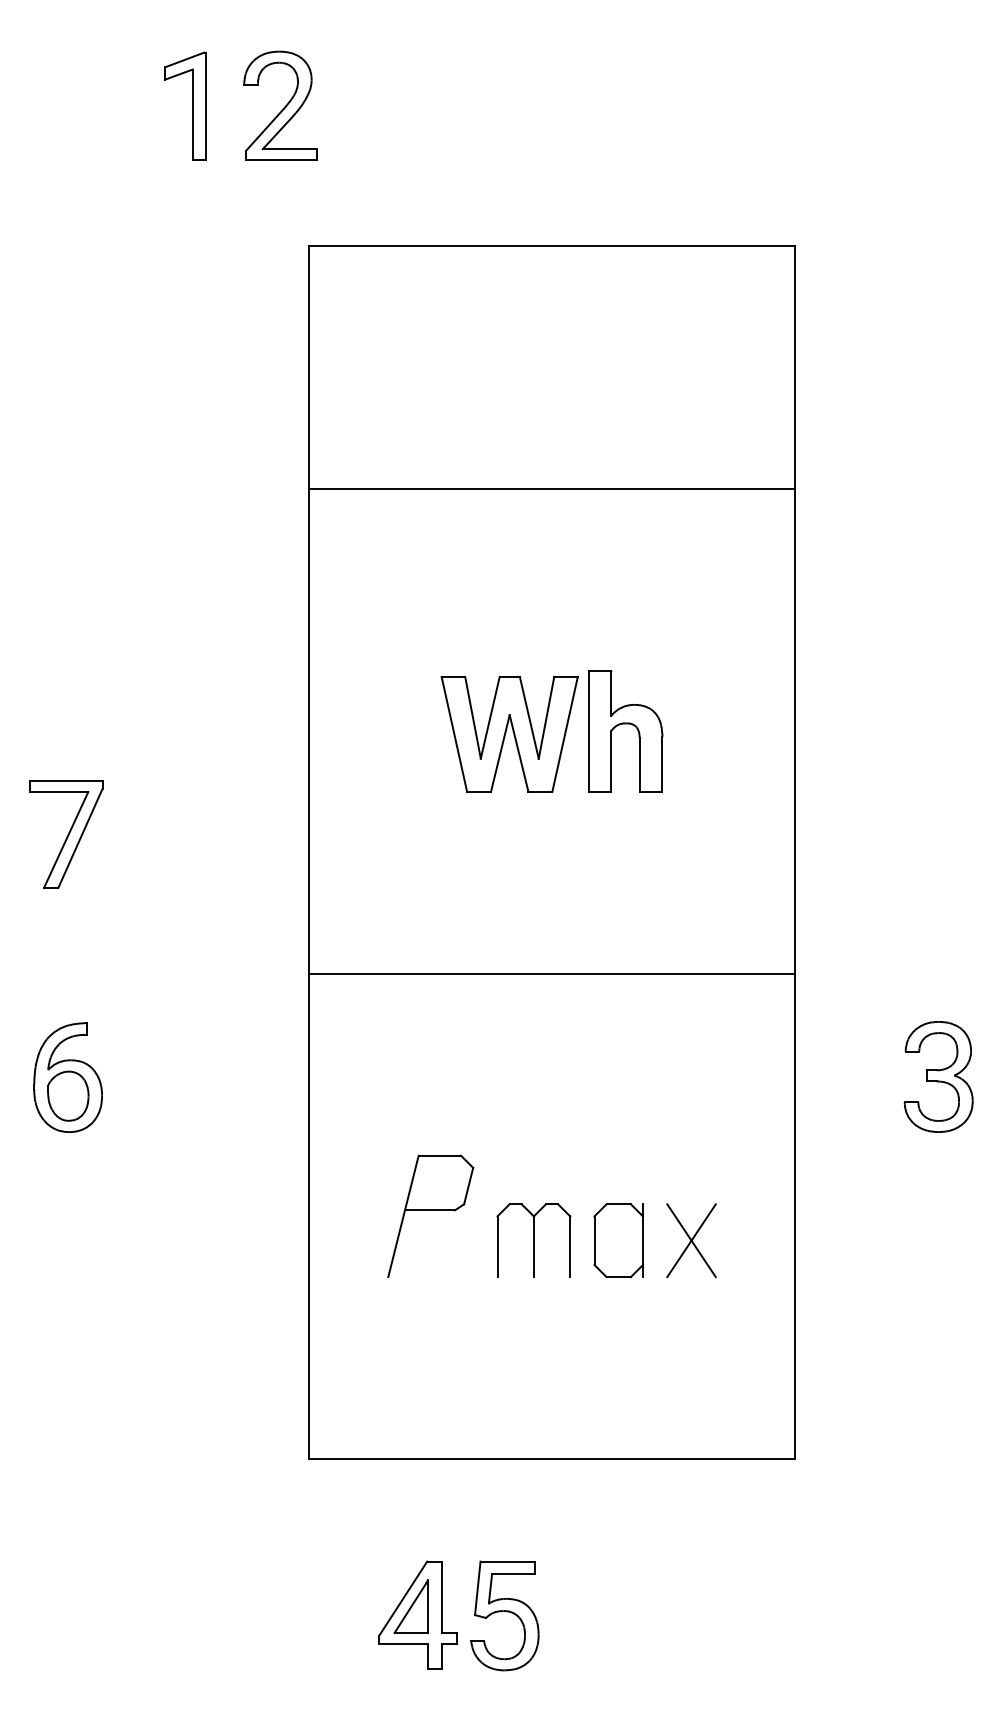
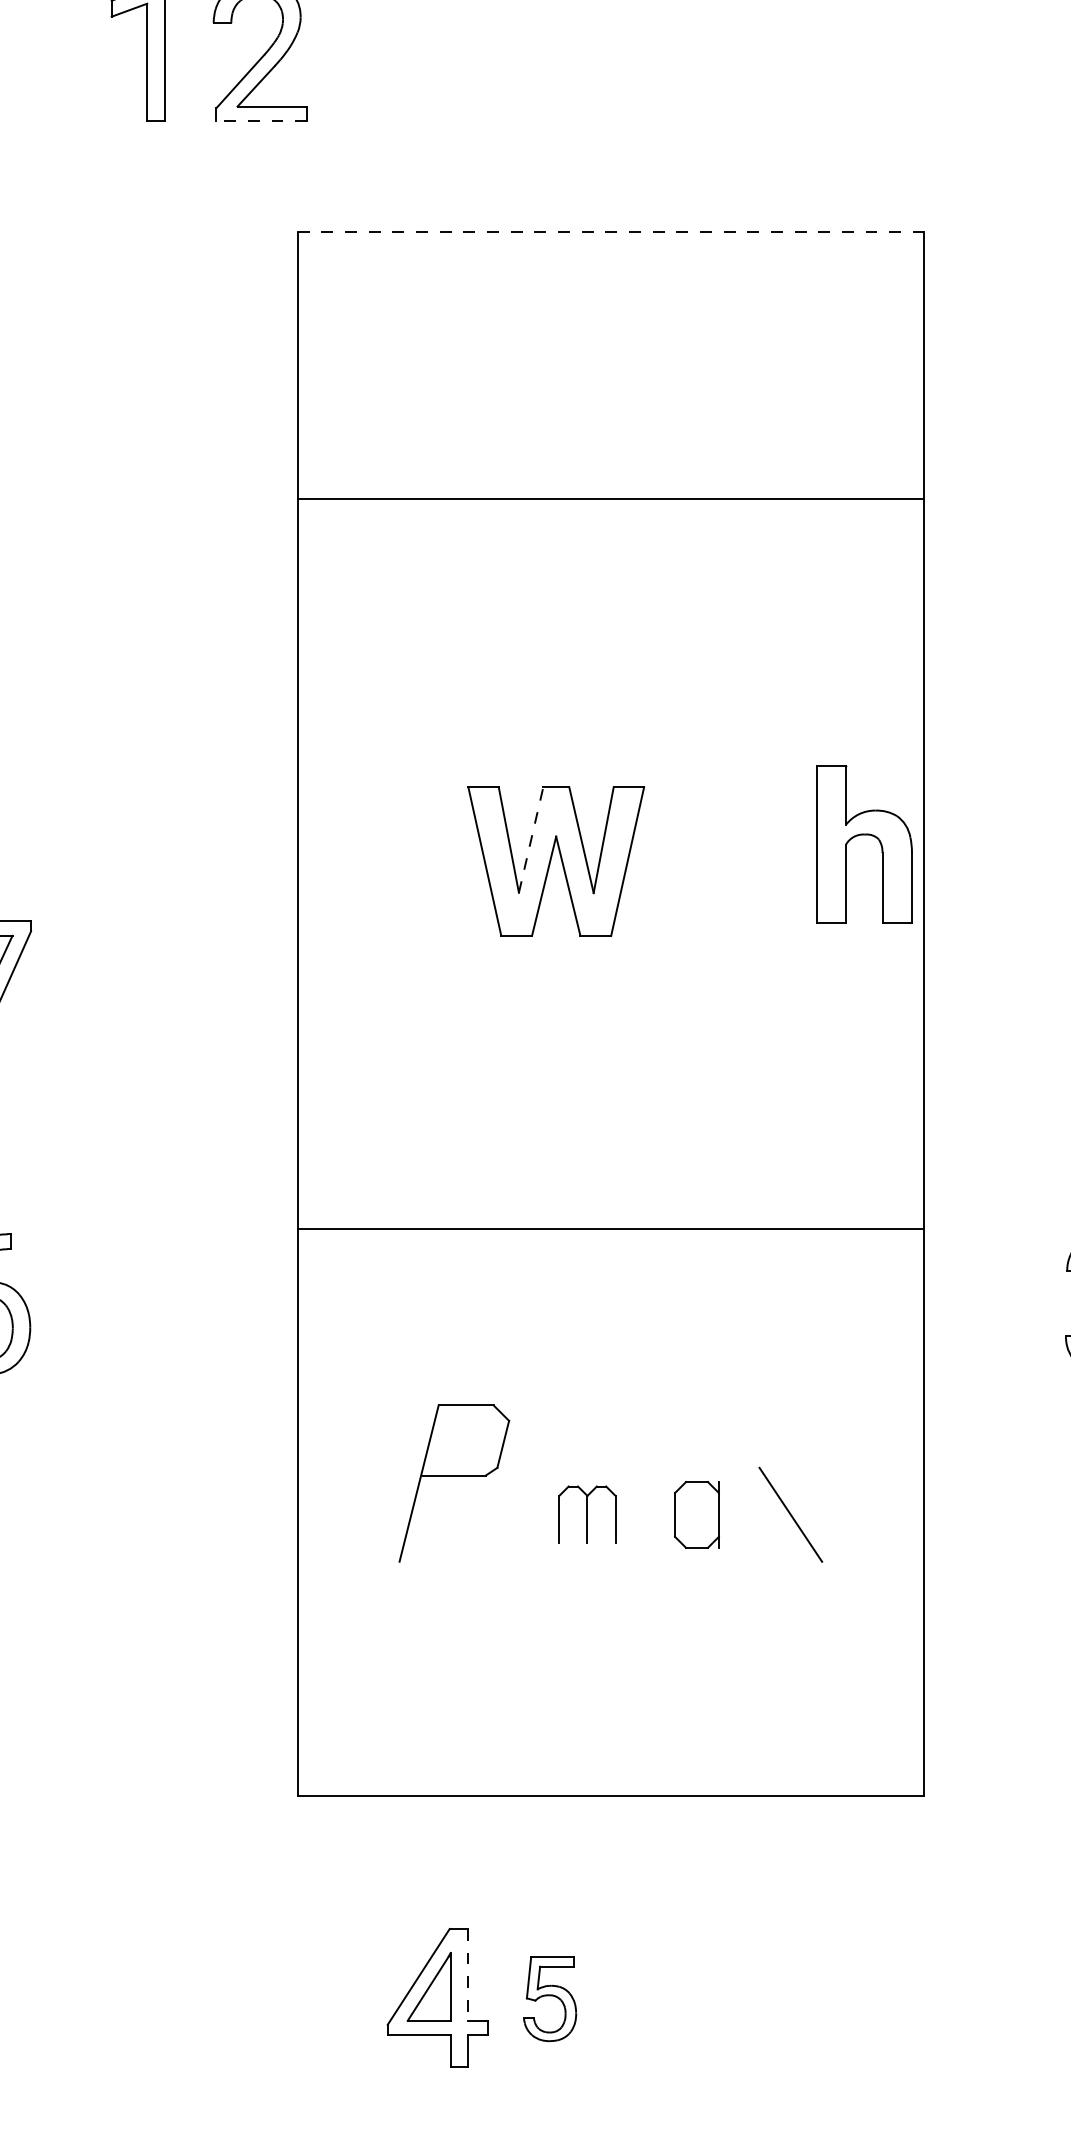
line: (281, 160) -> (261, 121), solid -> dashed
line: (552, 246) -> (611, 232), solid -> dashed
line: (551, 488) -> (610, 499), moved
line: (490, 717) -> (531, 839), solid -> dashed
part: (625, 724) -> (864, 835), moved
line: (551, 973) -> (610, 1228), moved
part: (533, 1240) -> (586, 1514), size x0.6
part: (618, 1240) -> (696, 1514), size x0.7
line: (691, 1240) -> (790, 1514), removed
line: (441, 1597) -> (468, 1975), solid -> dashed
part: (504, 1615) -> (549, 1998), size x0.6

